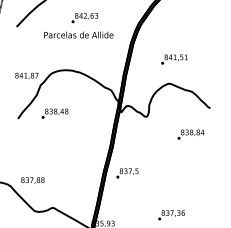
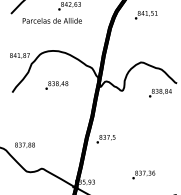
text: (78, 34) -> (52, 20), moved
text: (174, 59) -> (146, 15), moved
text: (54, 113) -> (56, 85), moved
text: (190, 134) -> (159, 93), moved

